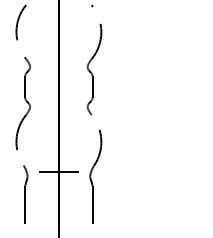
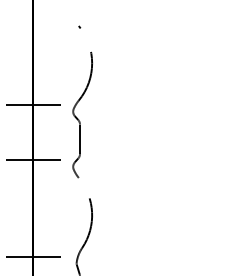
line: (58, 62) -> (32, 105), added
line: (58, 102) -> (32, 160), added

